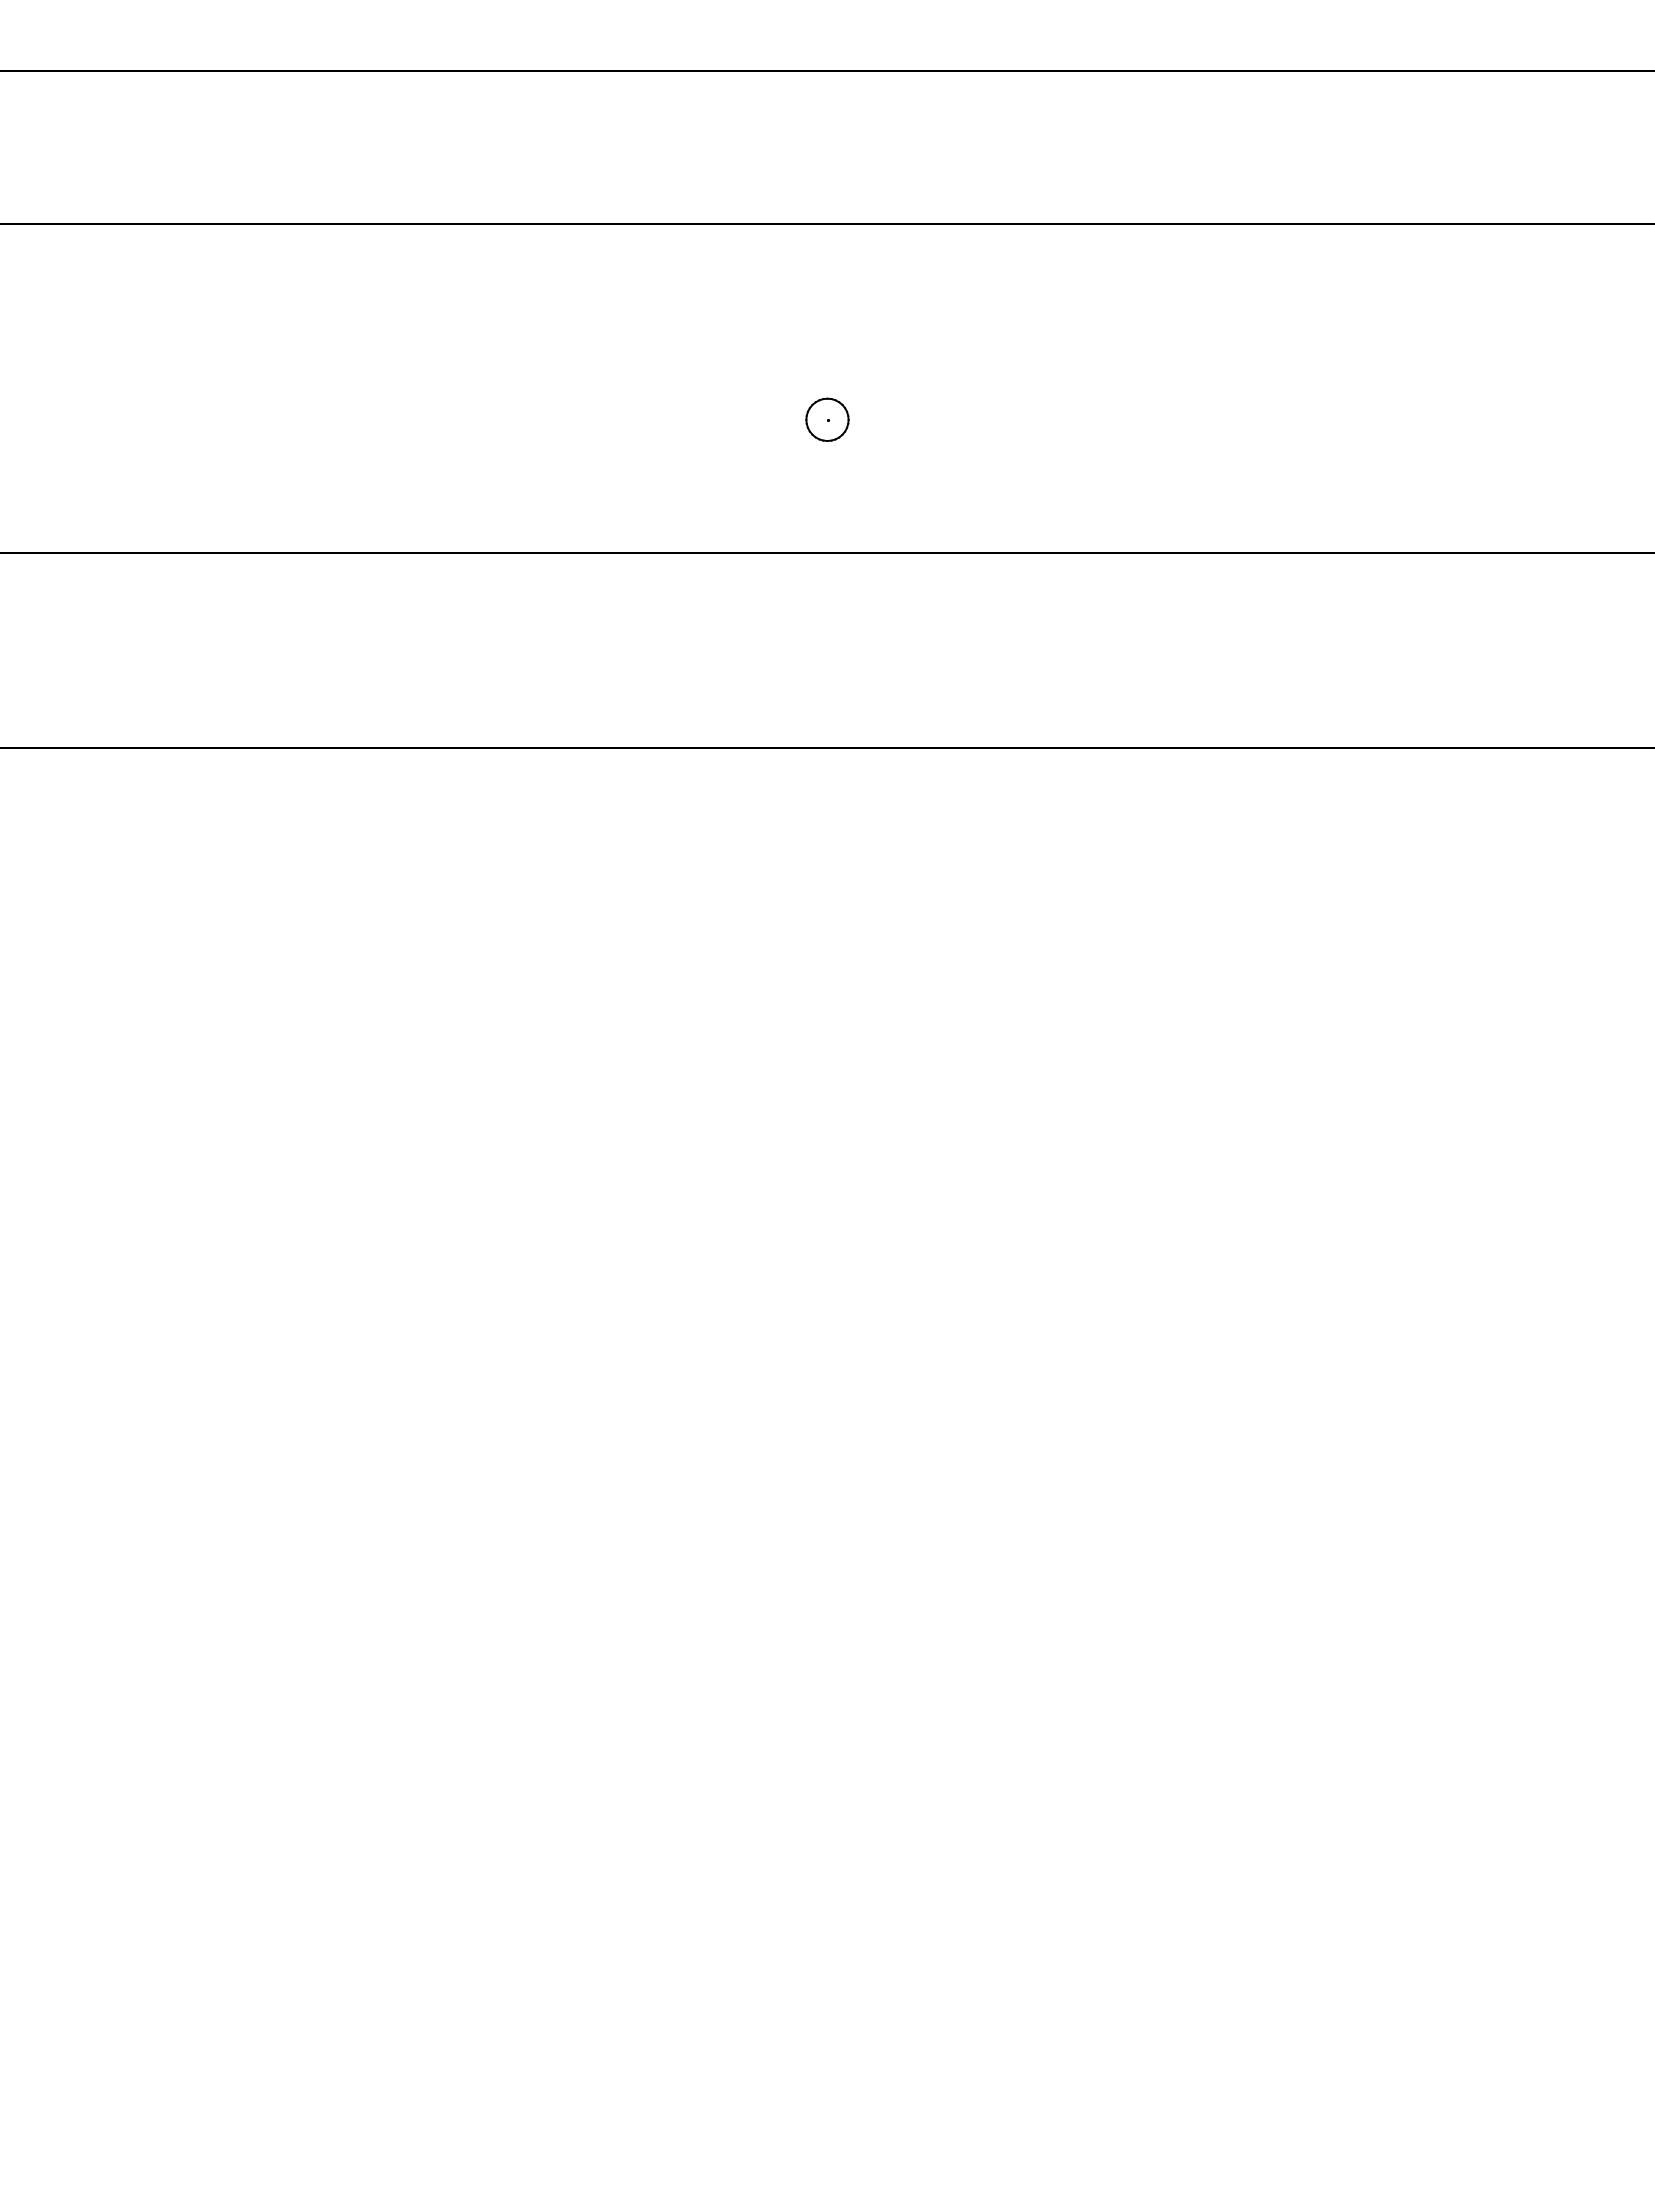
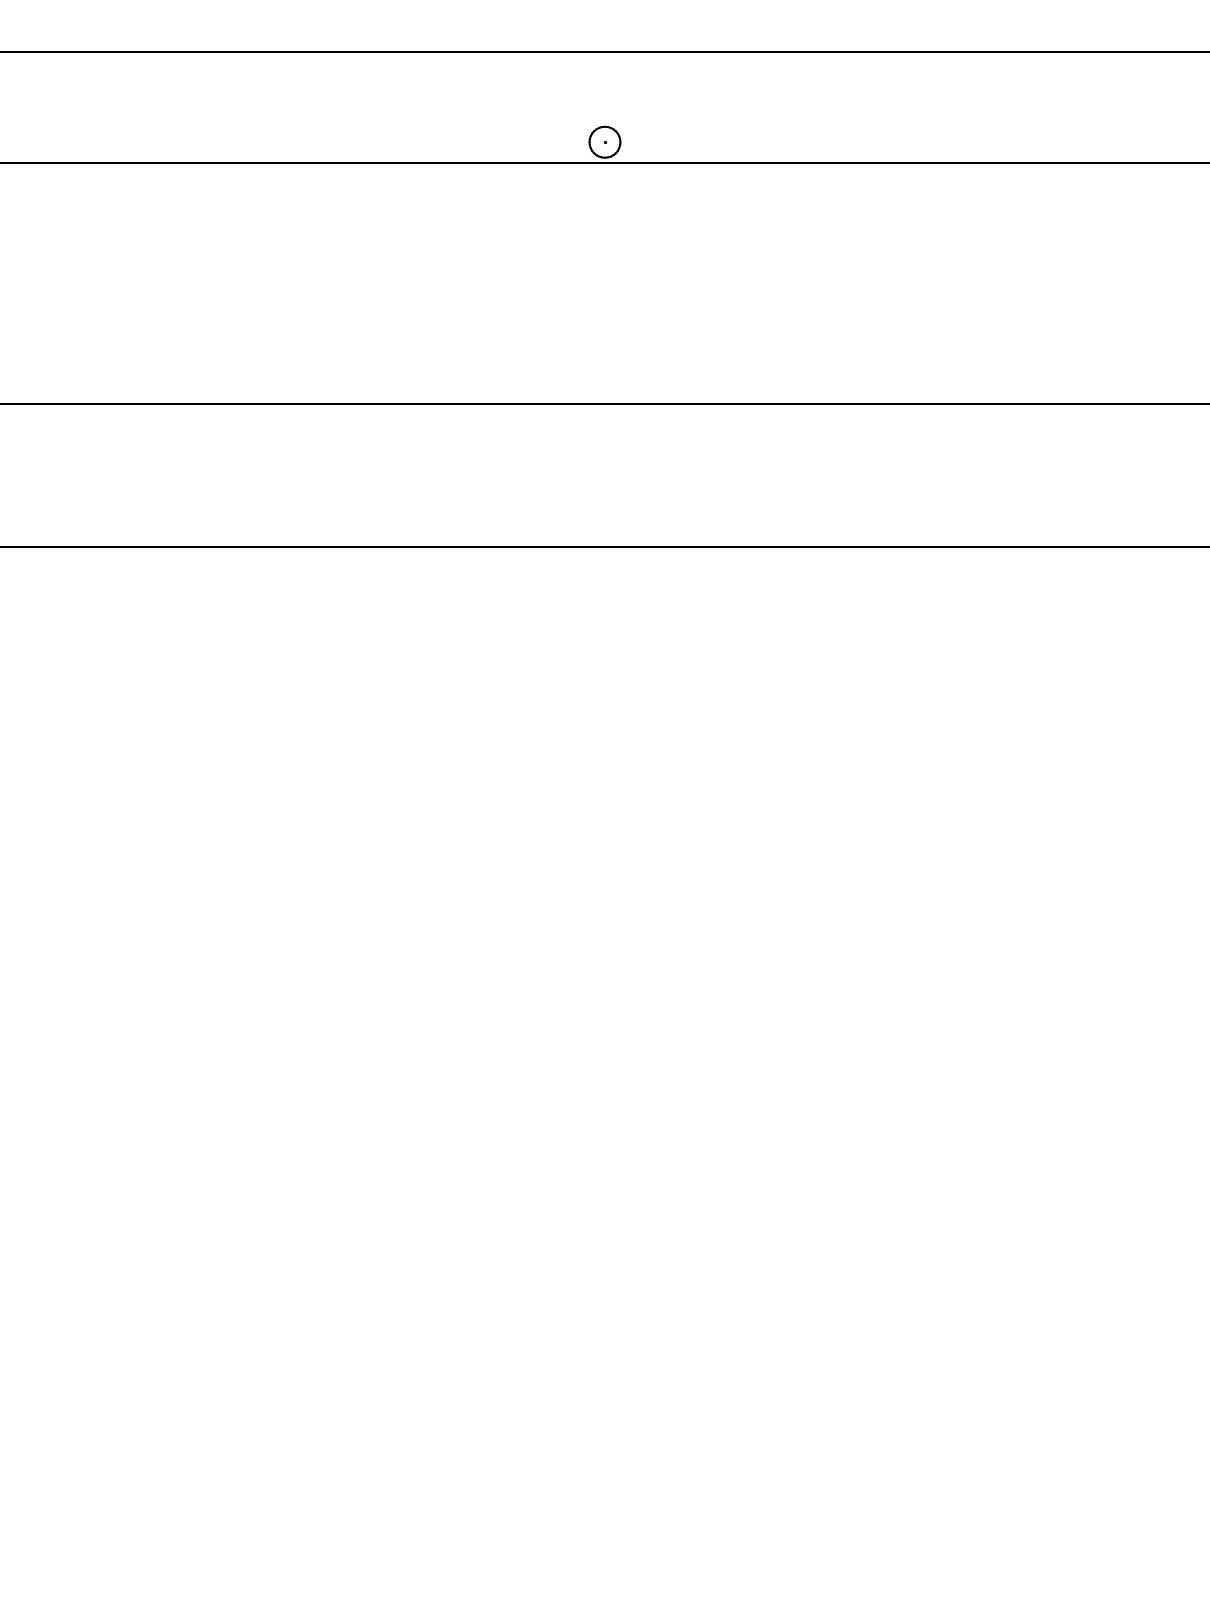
part: (827, 419) -> (605, 142), moved

